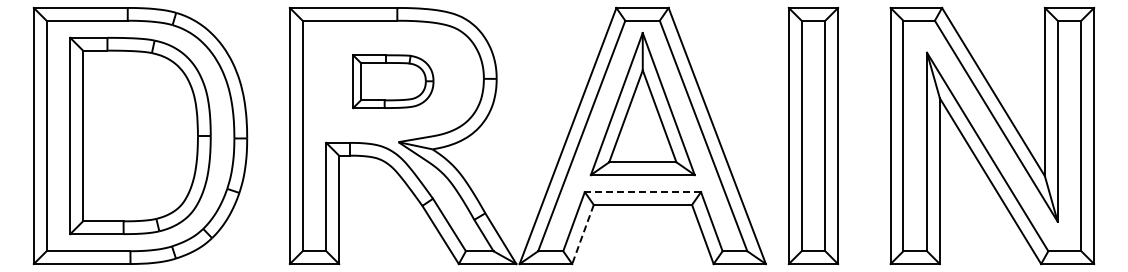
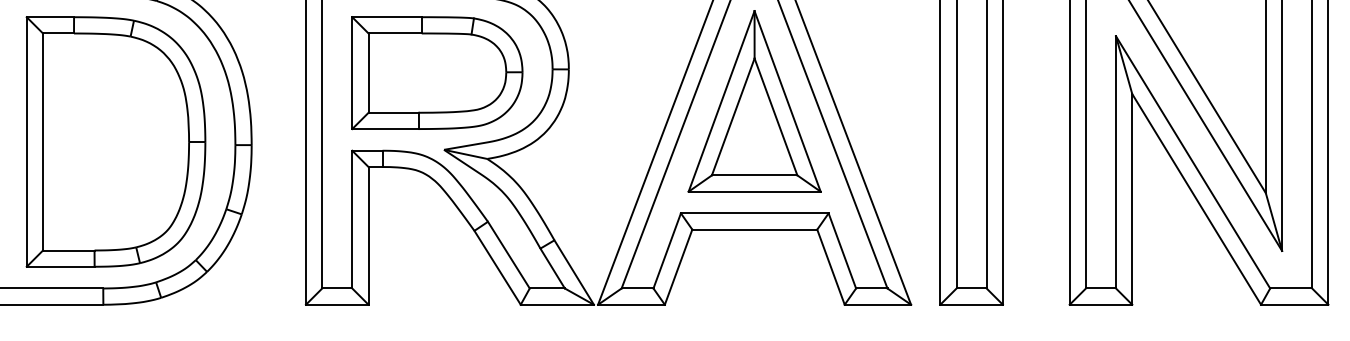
part: (393, 81) -> (437, 72), size x1.67
line: (642, 192) -> (754, 213), dashed -> solid
line: (582, 234) -> (677, 267), dashed -> solid

